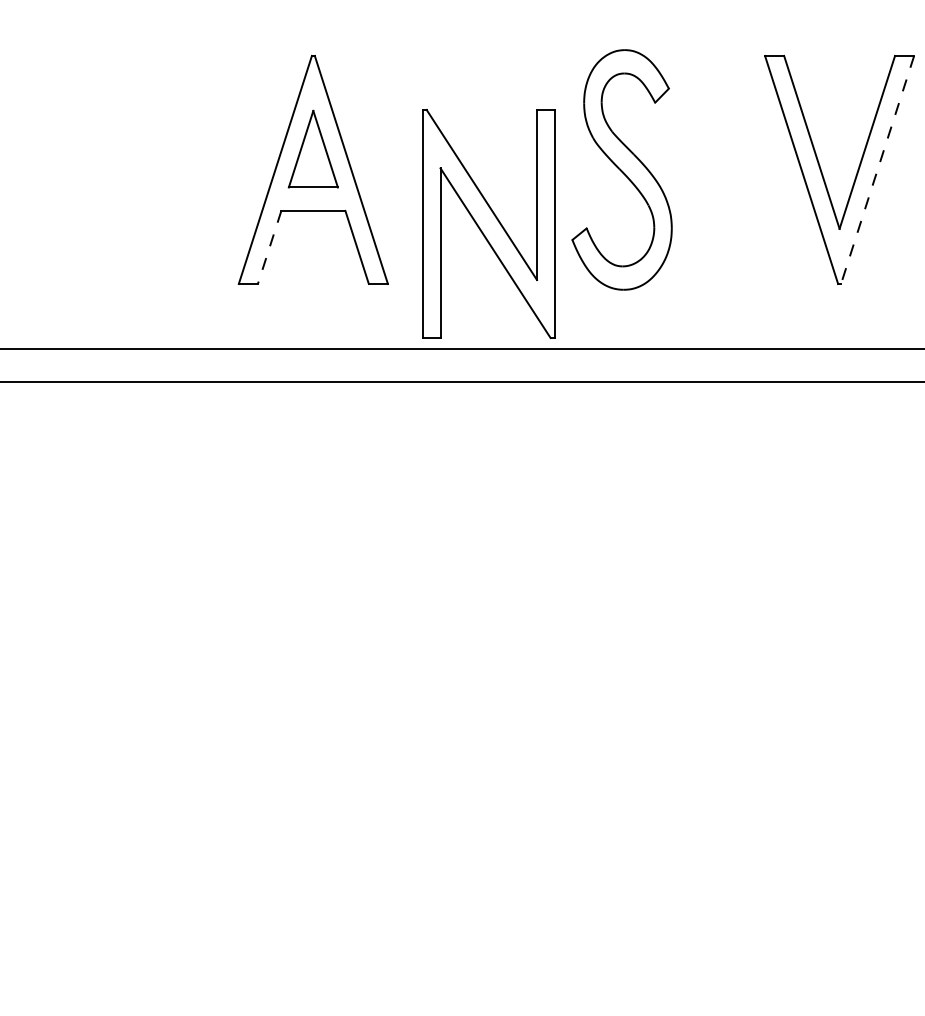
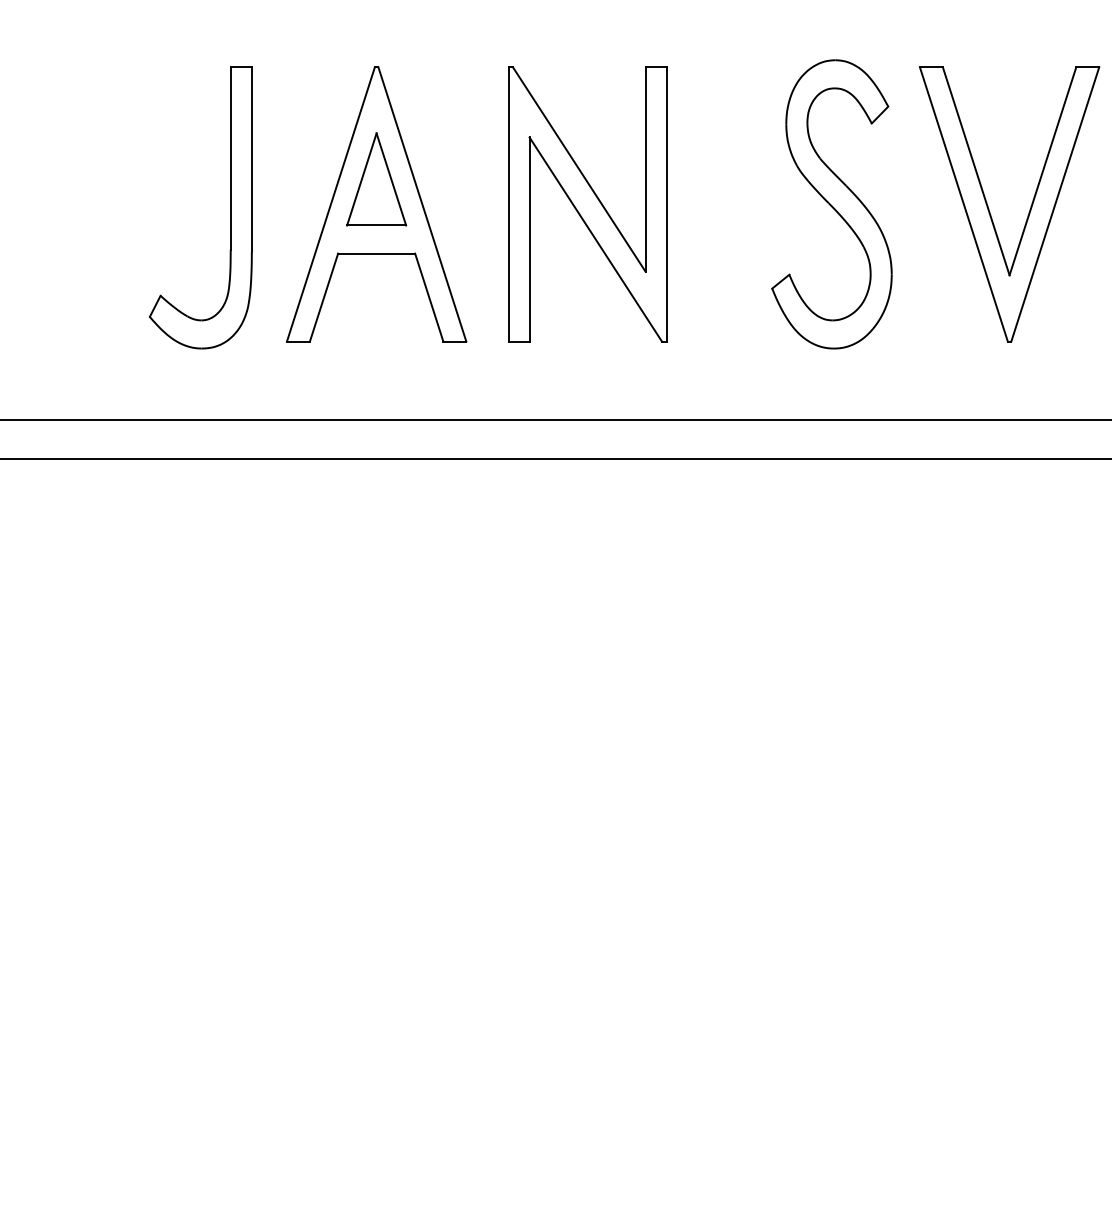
part: (621, 170) -> (831, 204), moved
line: (877, 170) -> (1055, 204), dashed -> solid
part: (191, 172) -> (230, 207), added
part: (488, 224) -> (587, 204), moved
line: (269, 248) -> (323, 298), dashed -> solid

